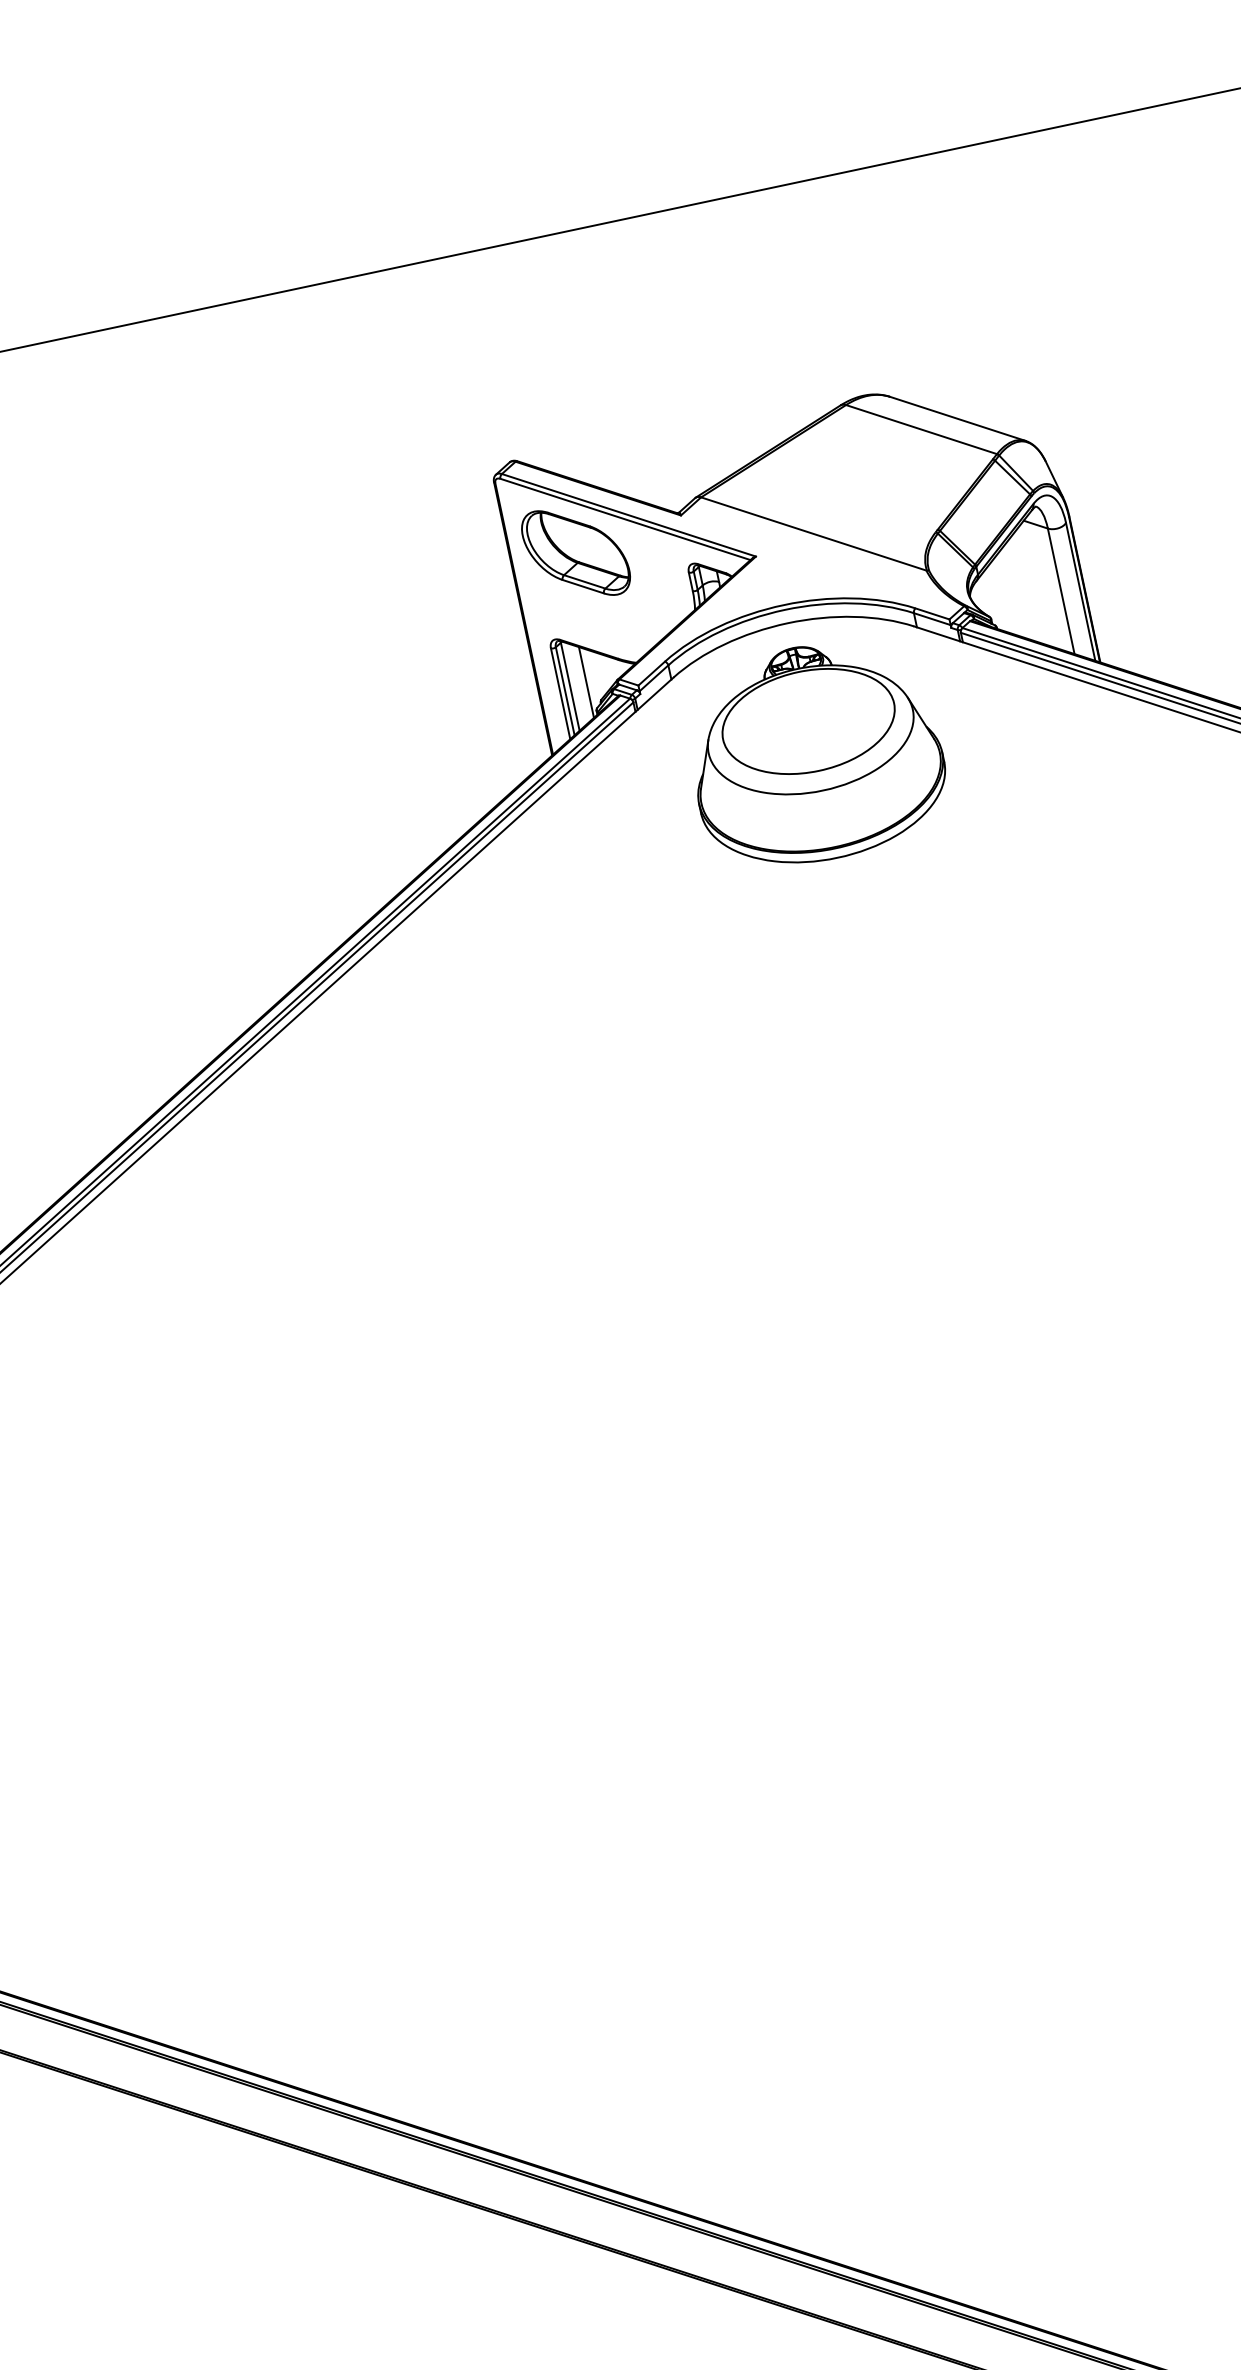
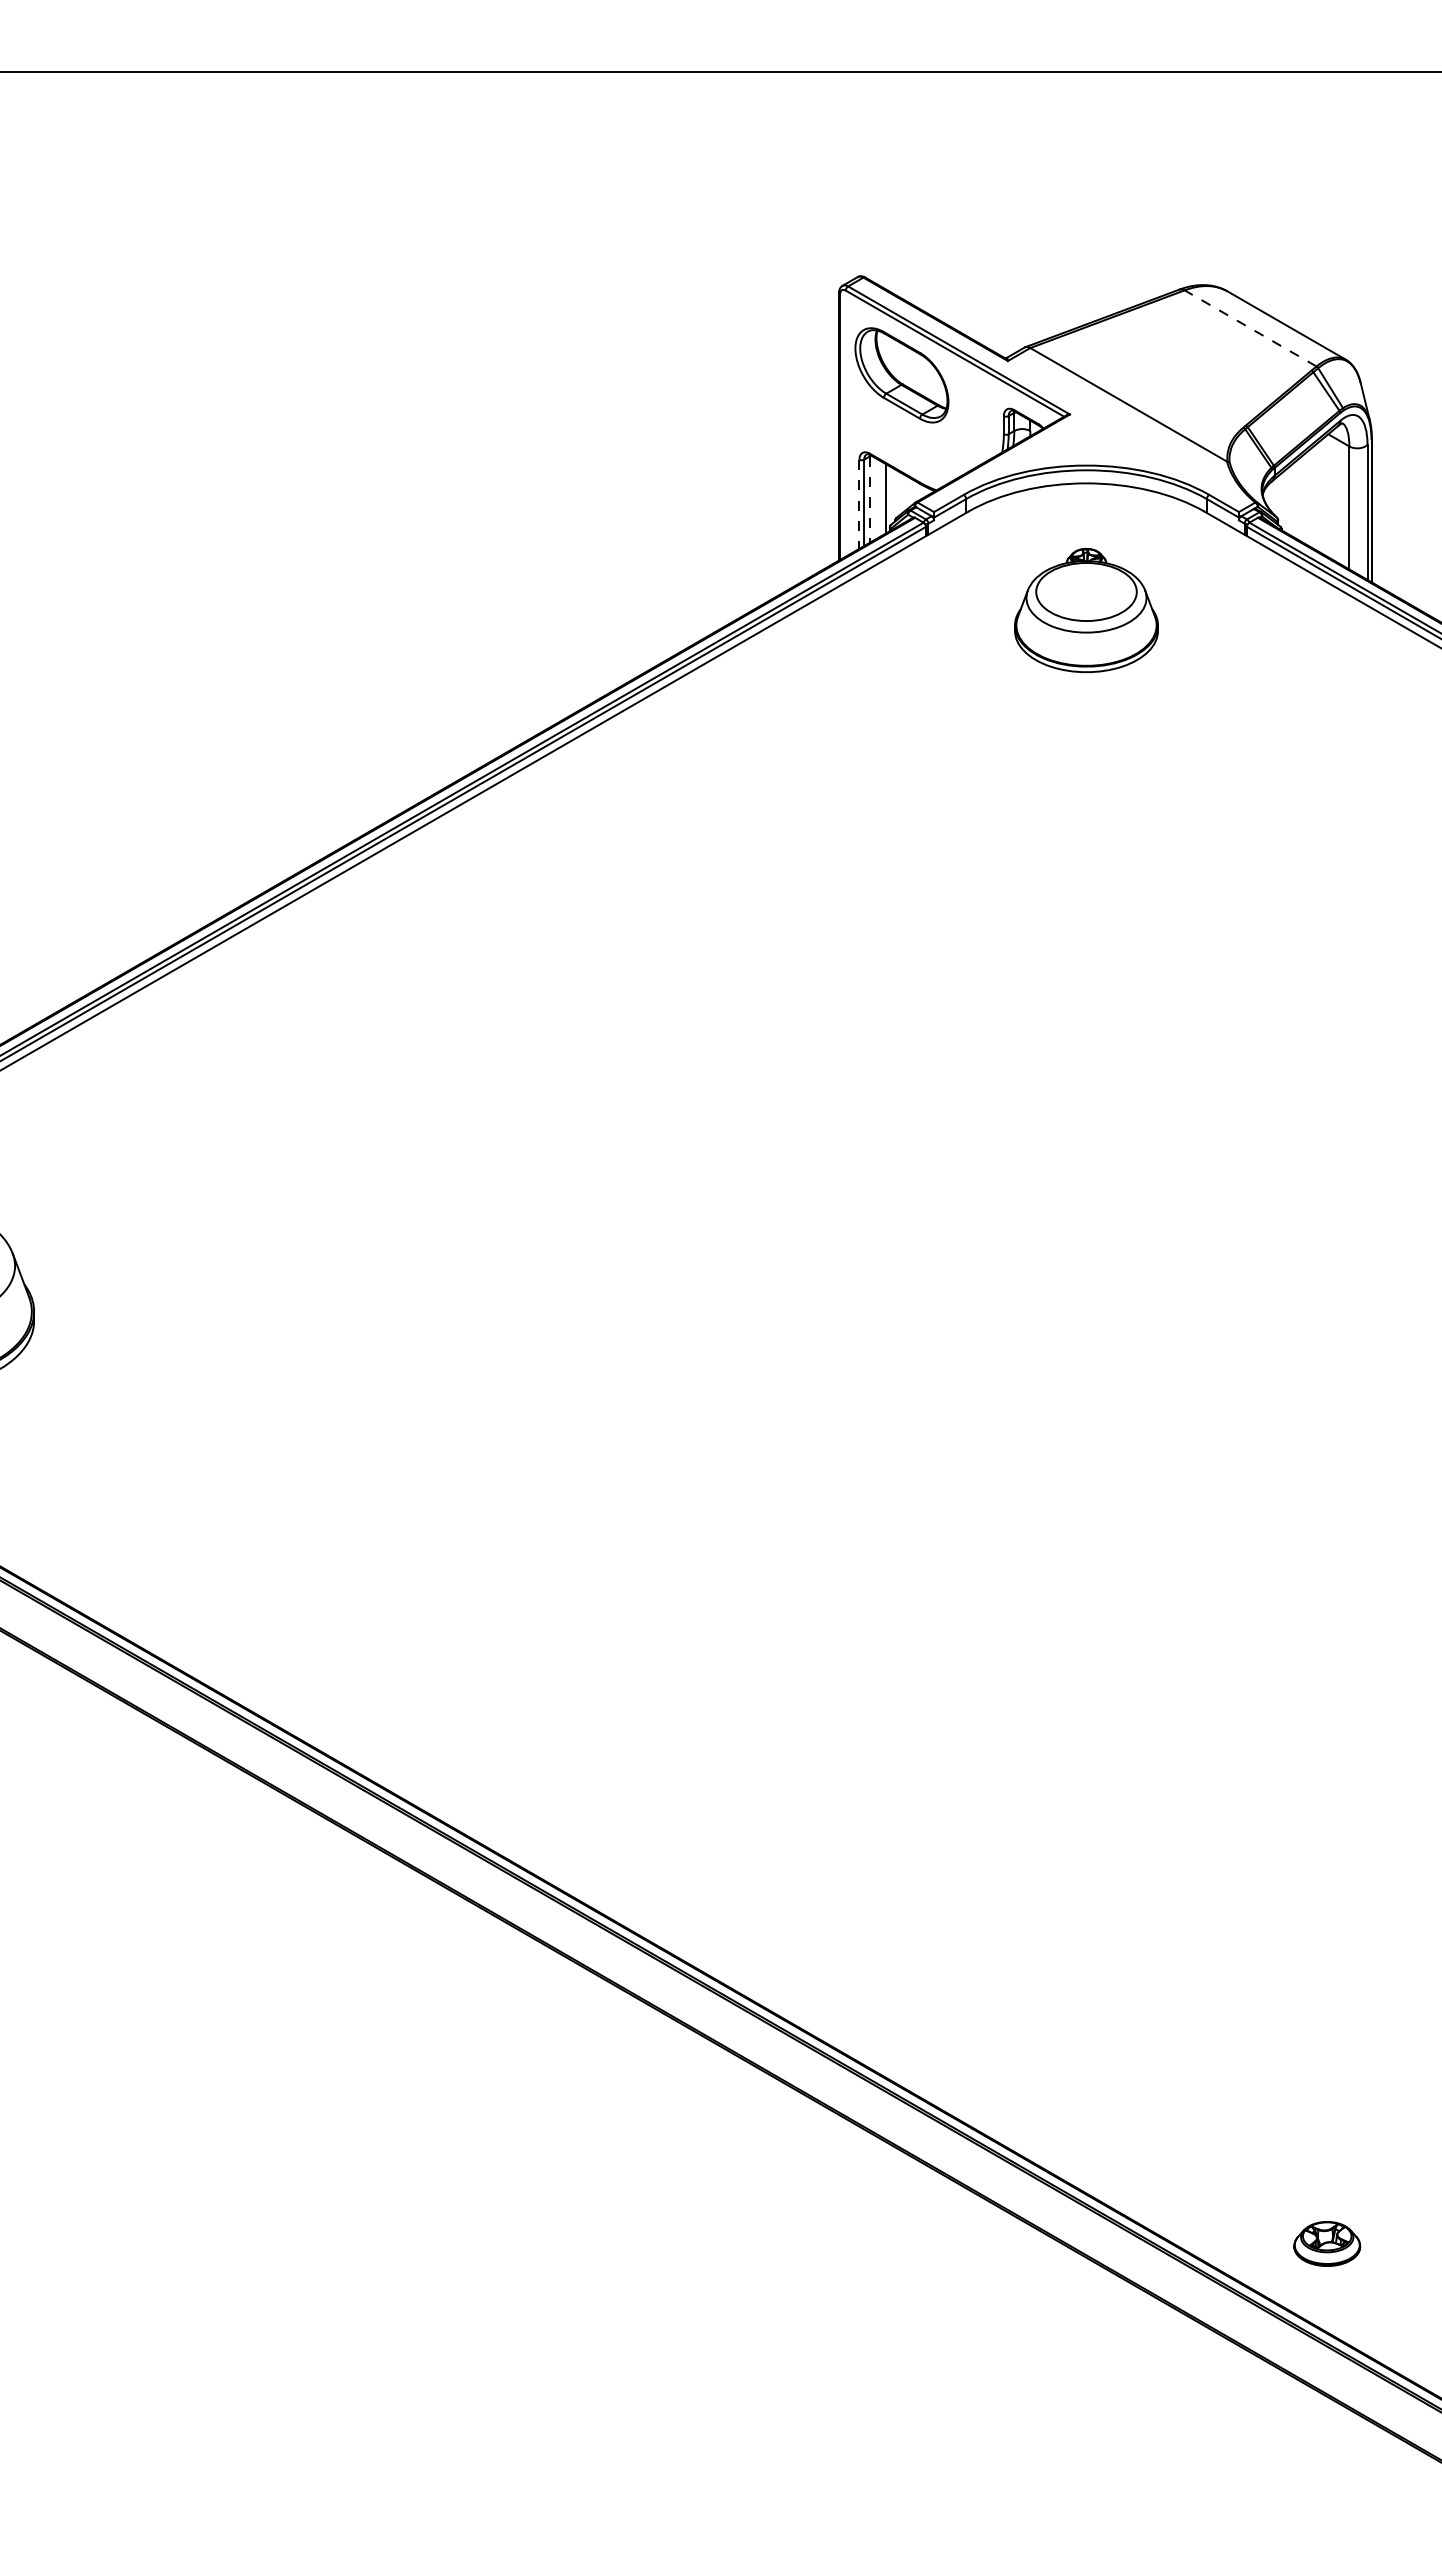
line: (921, 429) -> (1250, 328), solid -> dashed
line: (570, 687) -> (869, 500), solid -> dashed
line: (560, 694) -> (859, 504), solid -> dashed
part: (815, 752) -> (1086, 610), size x0.6

